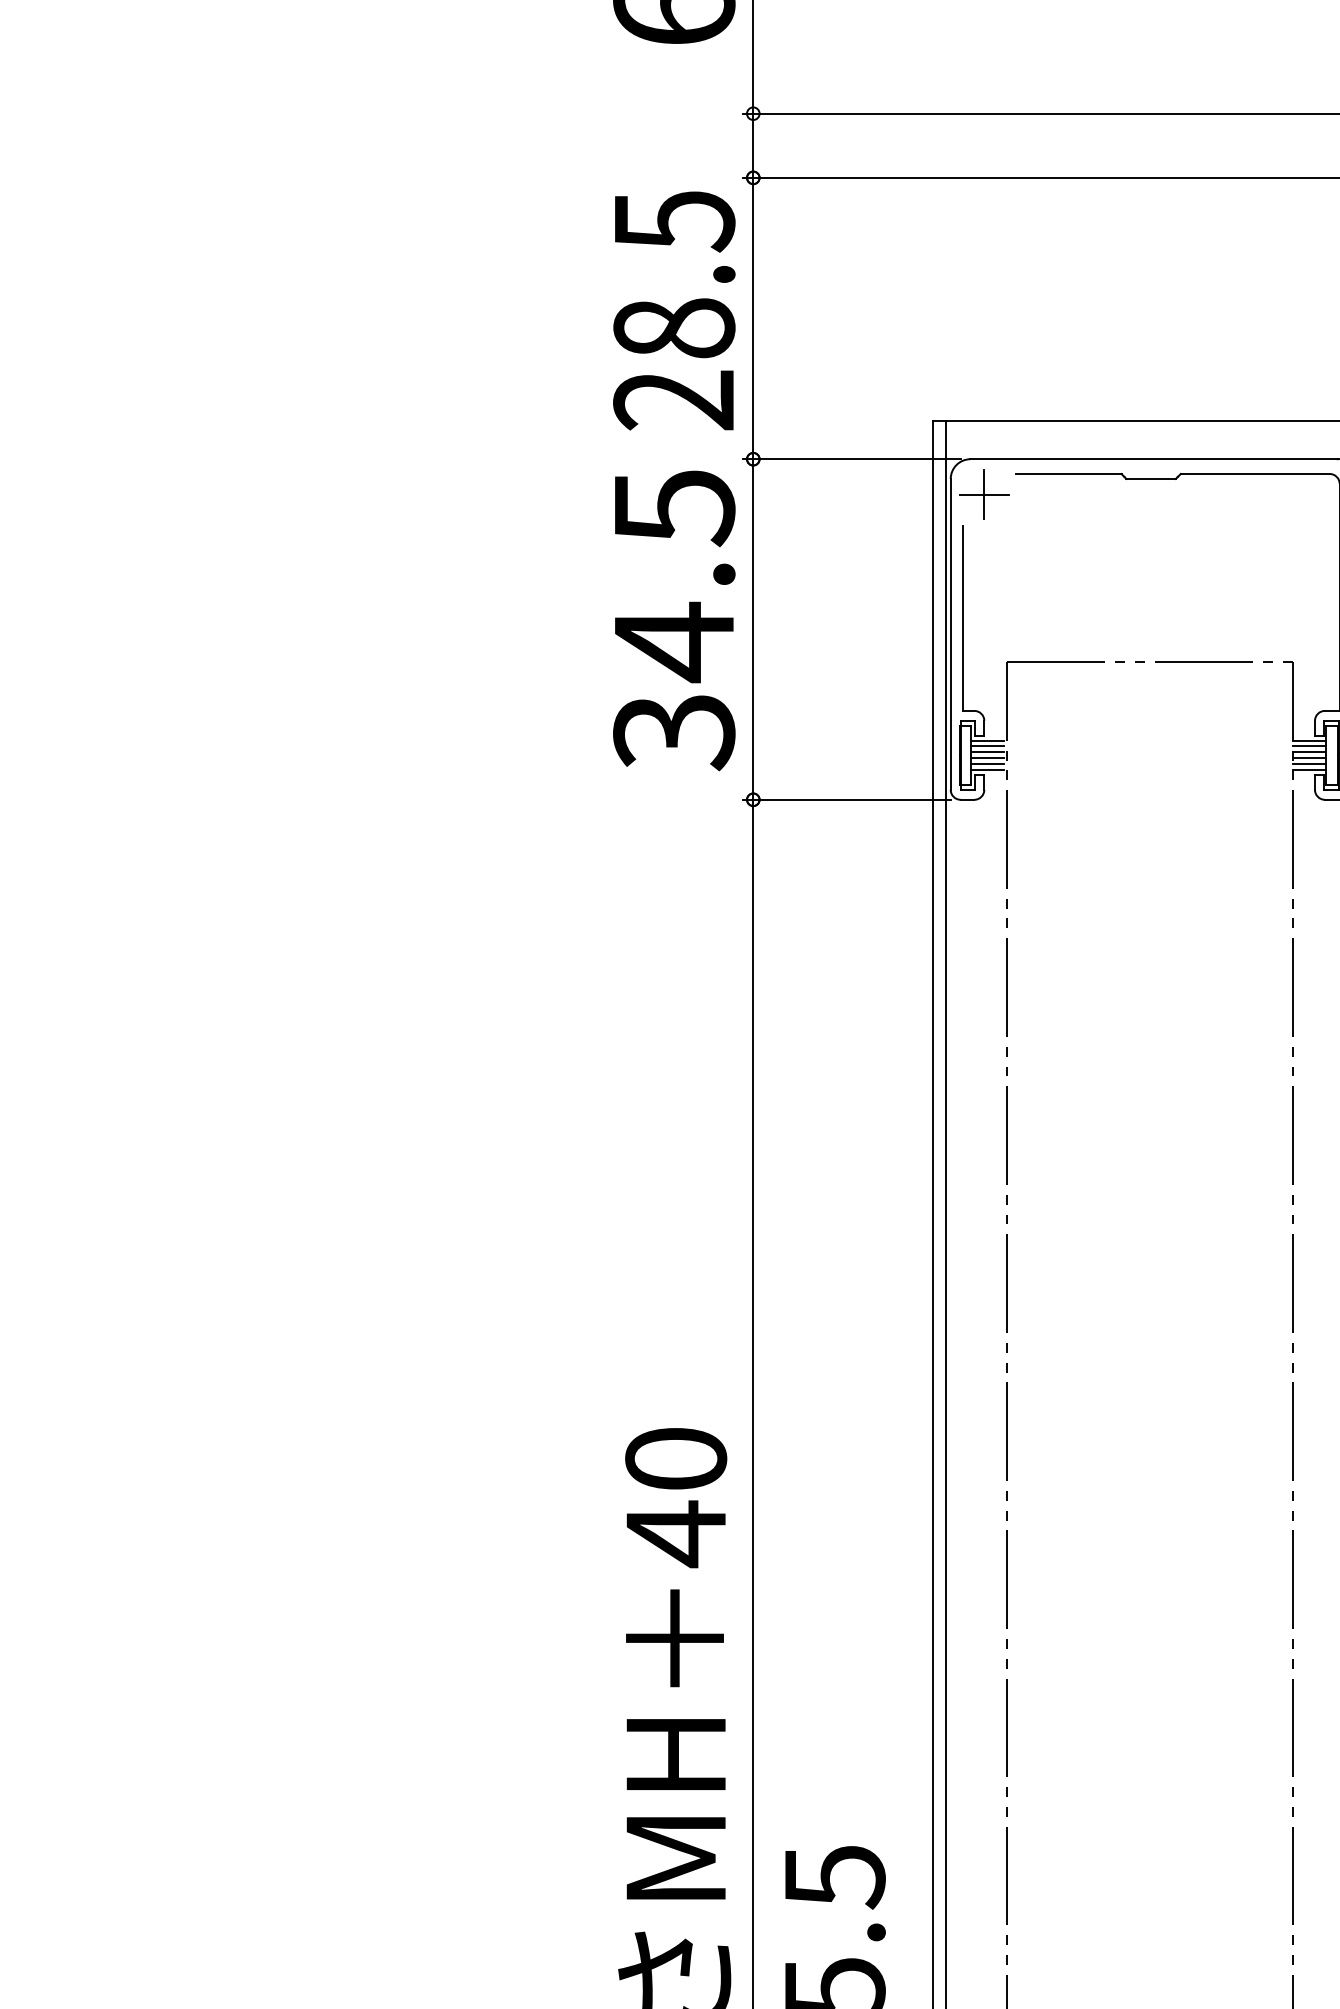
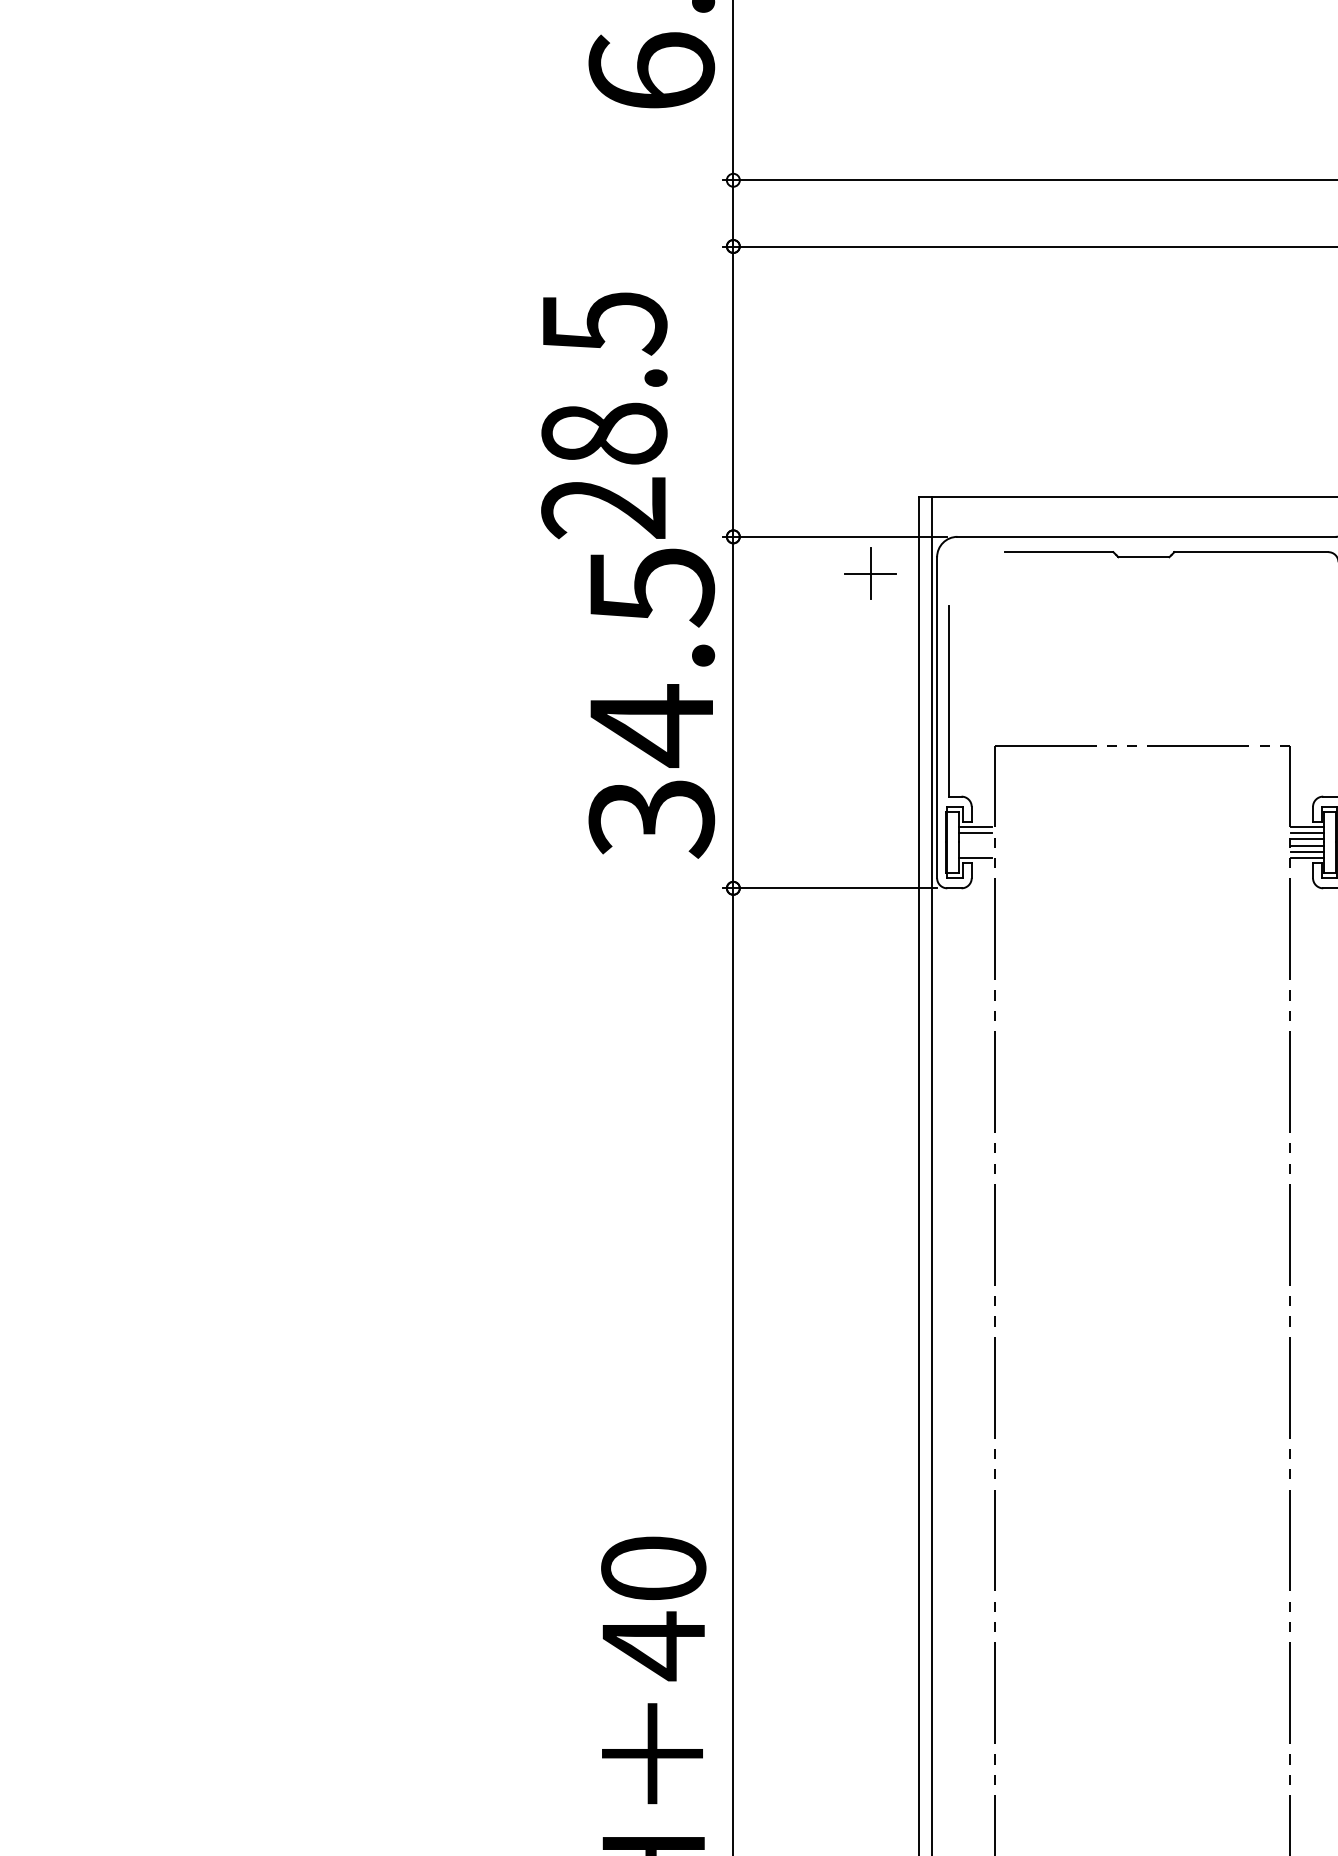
text: (674, 310) -> (604, 415), moved
part: (984, 494) -> (870, 573), moved
line: (987, 752) -> (975, 839), removed
line: (987, 758) -> (975, 845), removed
line: (987, 764) -> (975, 851), removed

